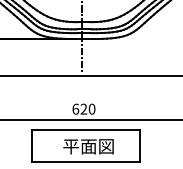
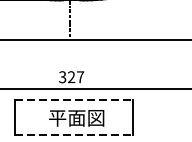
text: (83, 108) -> (71, 76), 620 -> 327
line: (86, 130) -> (74, 100), solid -> dashed
line: (86, 162) -> (74, 135), solid -> dashed

